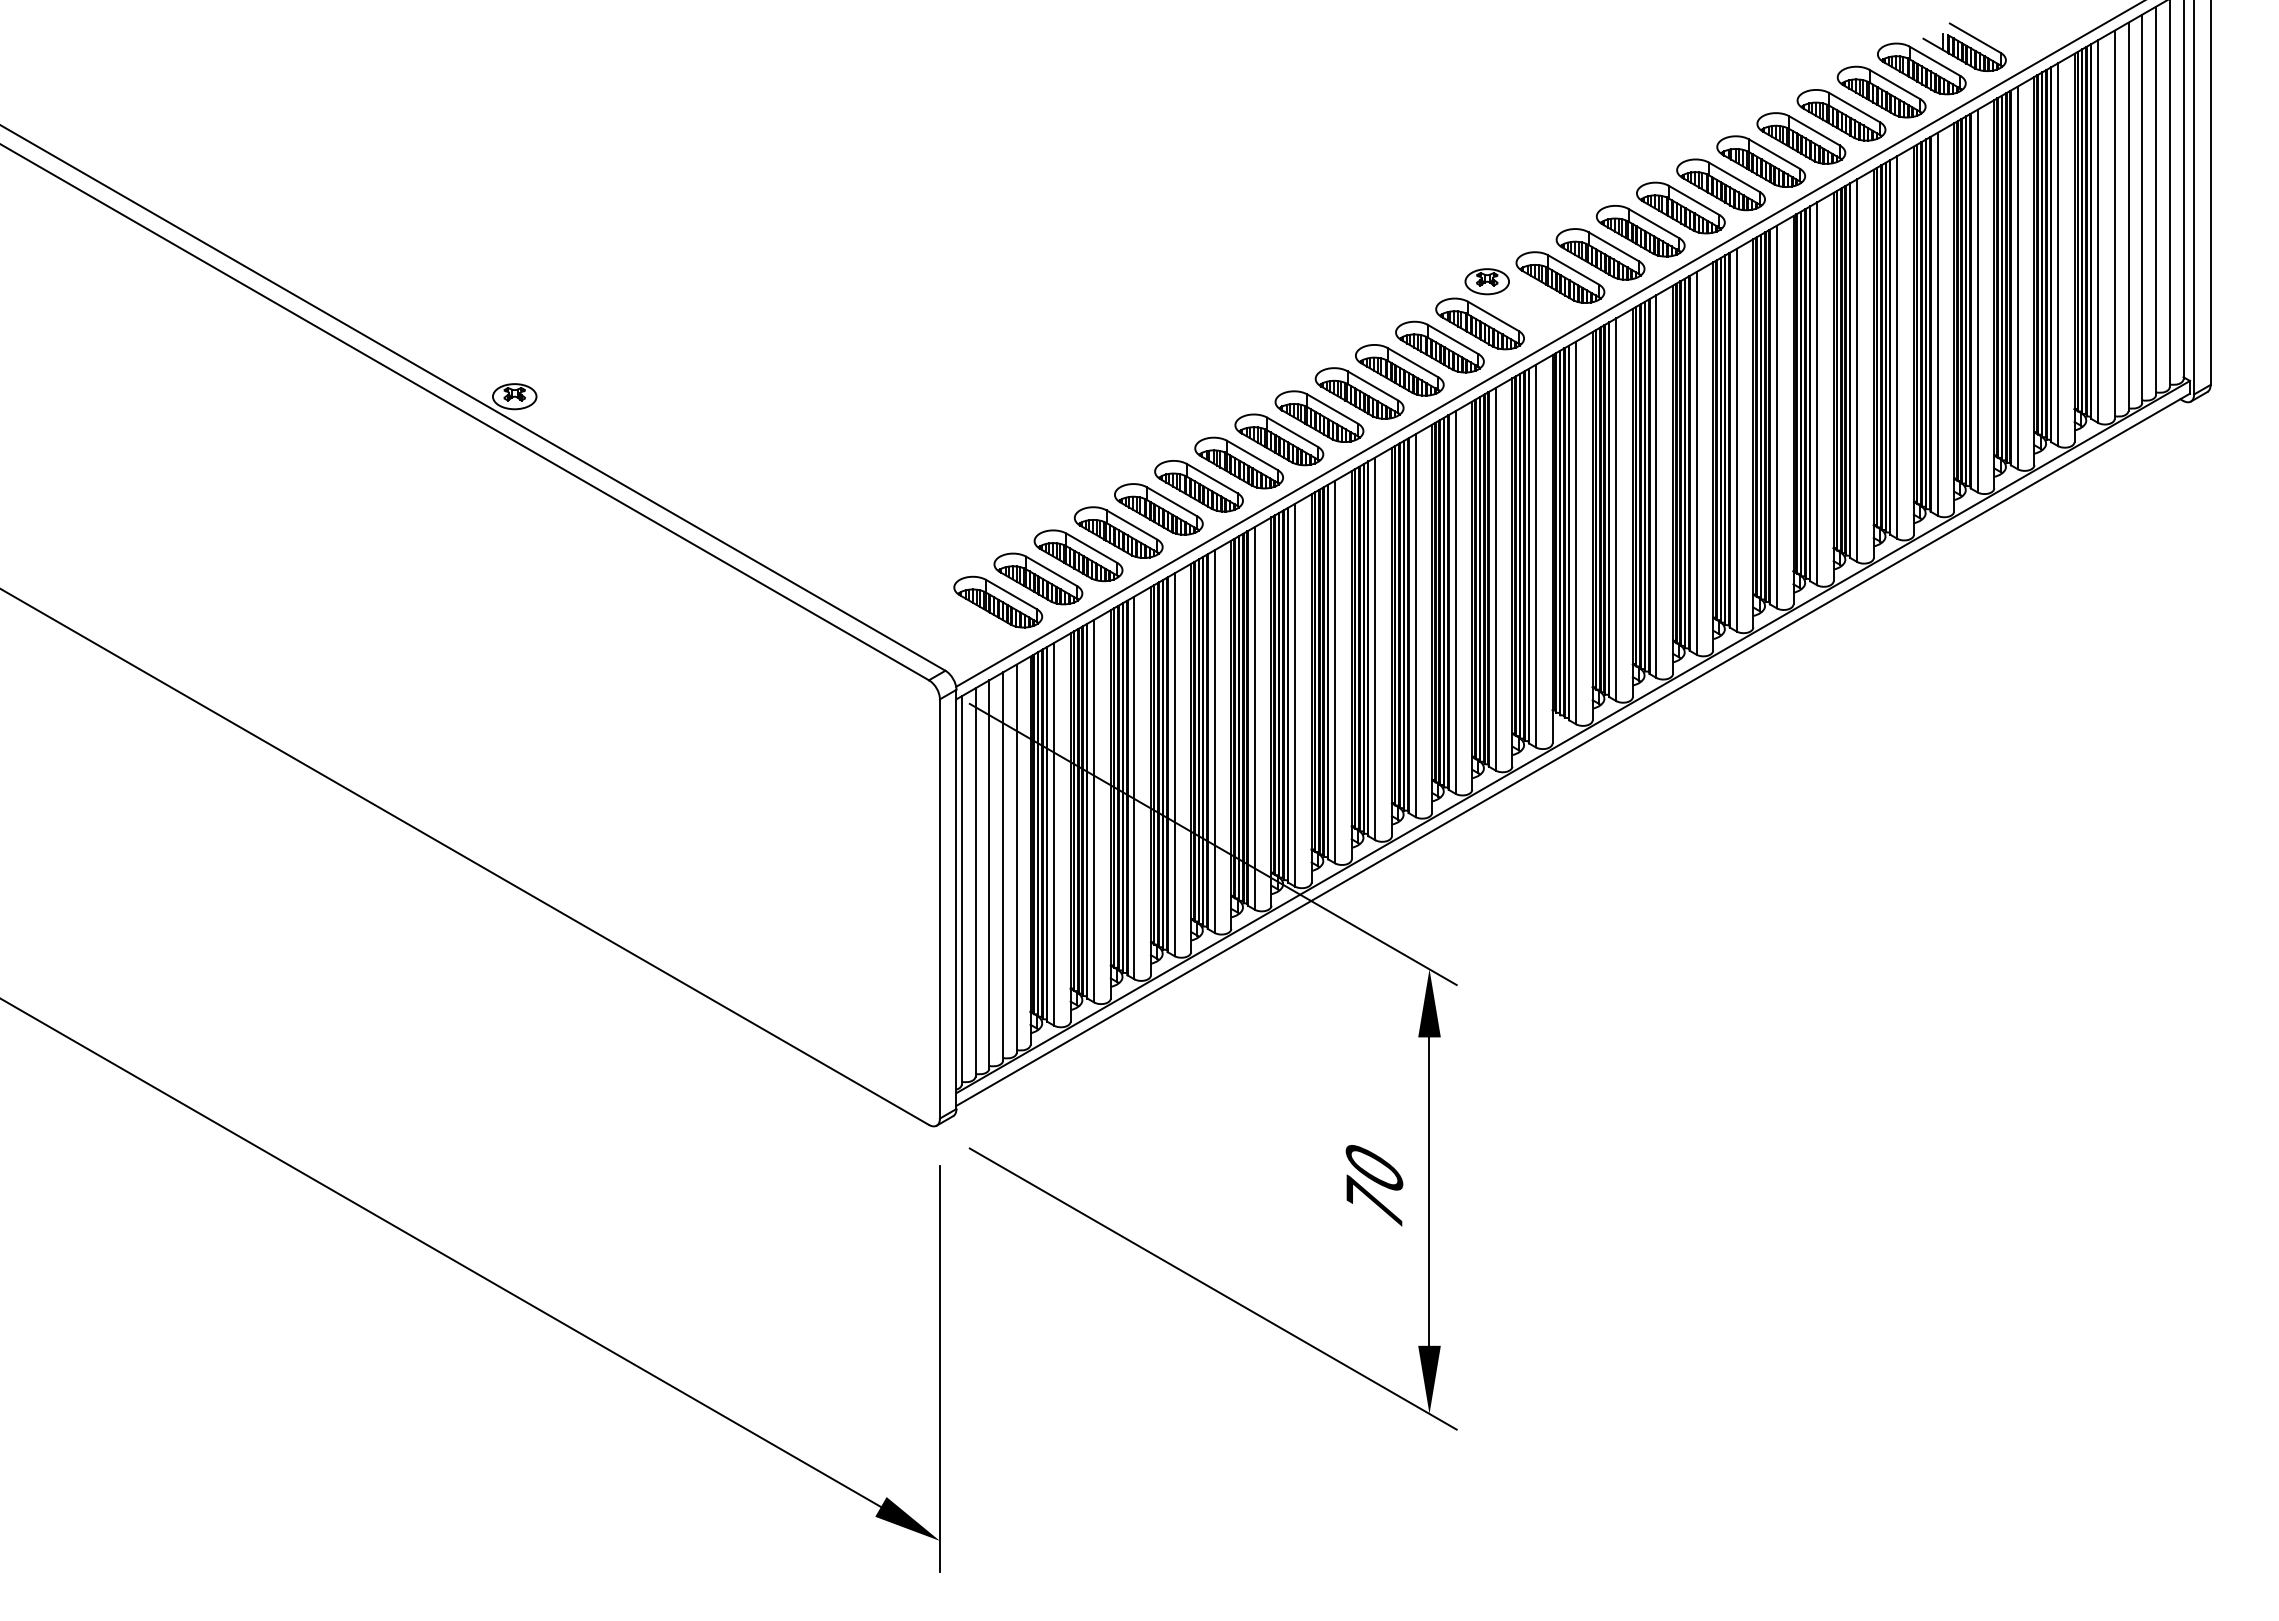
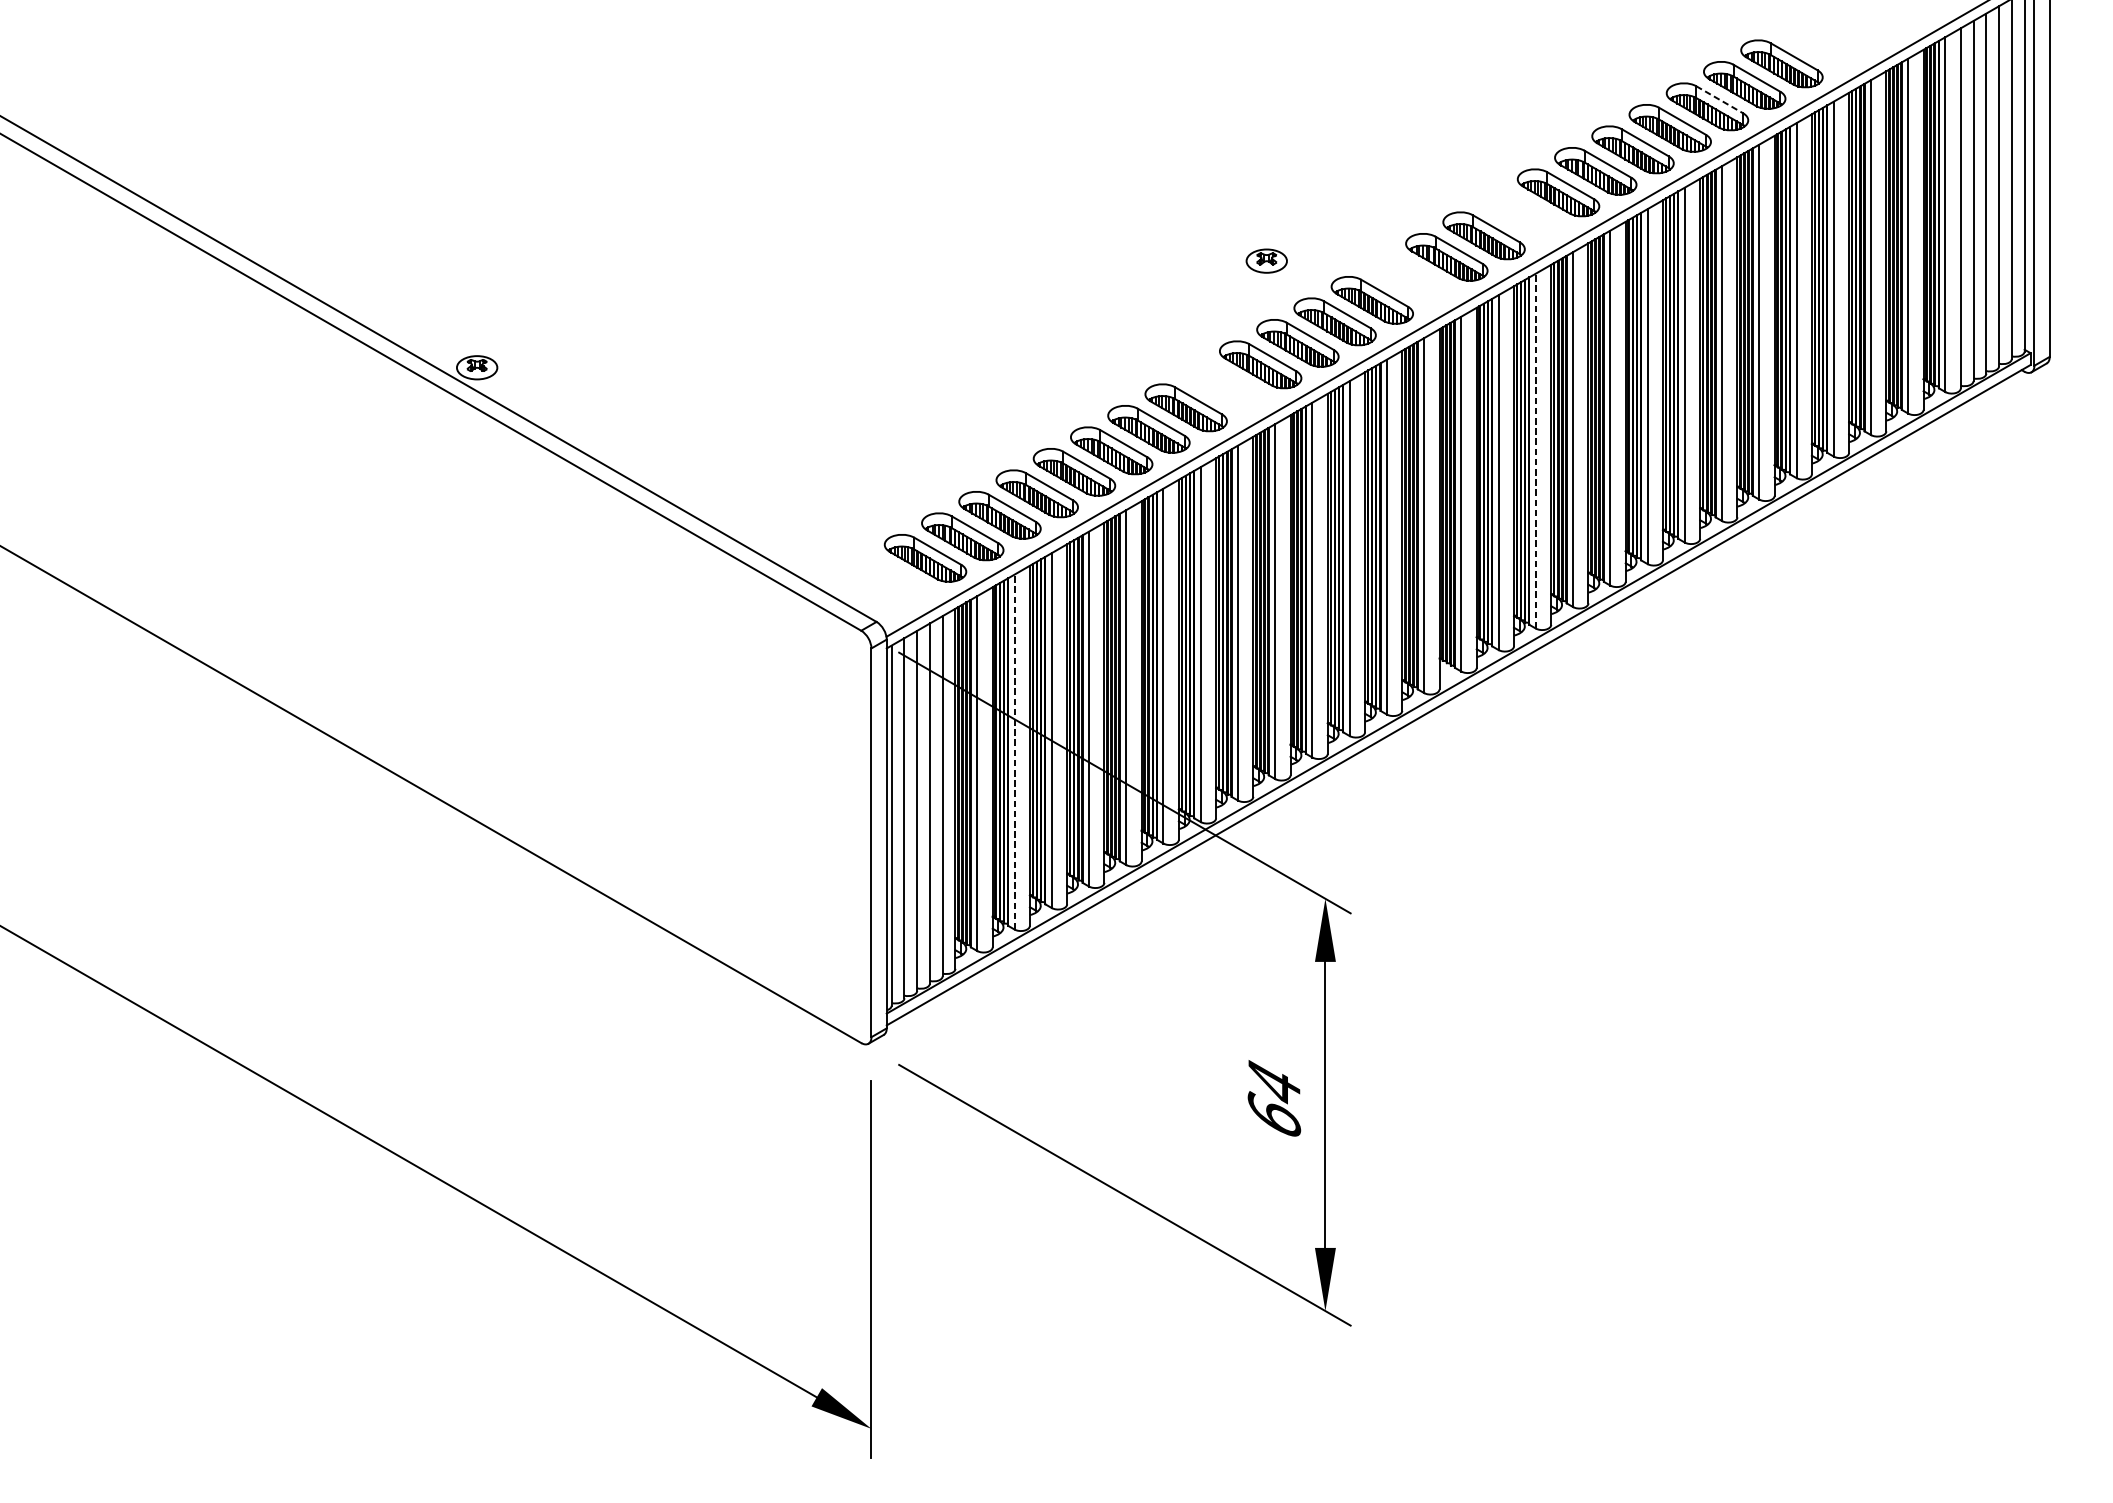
part: (1964, 46) -> (1821, 43), removed
line: (1855, 107) -> (1720, 99), solid -> dashed
part: (1640, 231) -> (1521, 214), removed
part: (1486, 281) -> (1266, 260), moved
part: (1319, 416) -> (1223, 386), removed
line: (1656, 486) -> (1535, 451), solid -> dashed
line: (1094, 810) -> (1014, 751), solid -> dashed
text: (1374, 1184) -> (1274, 1098), 70 -> 64

